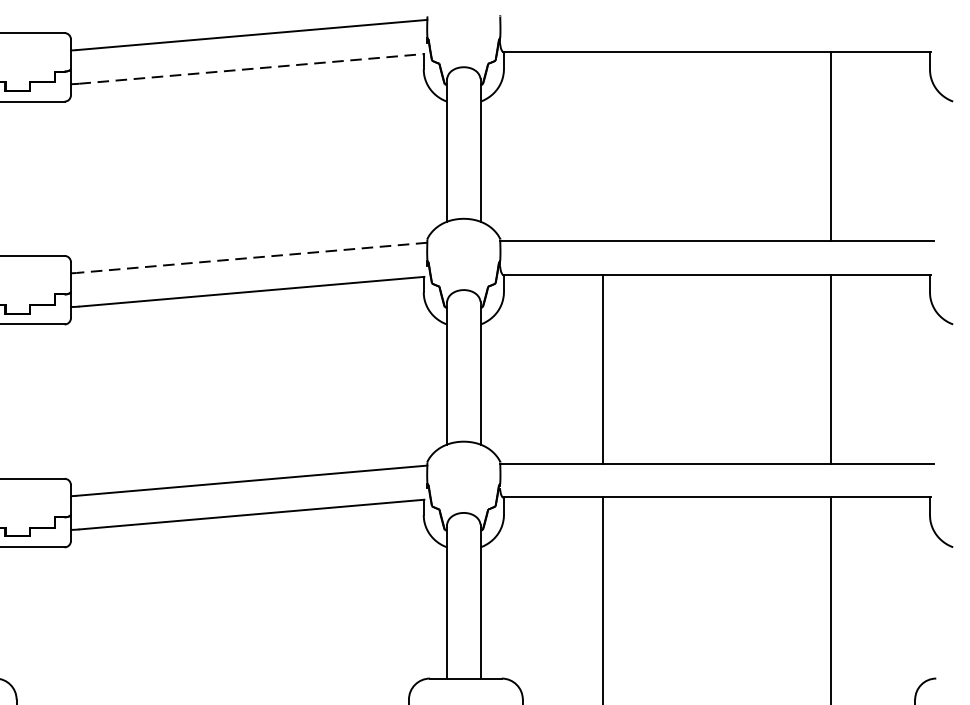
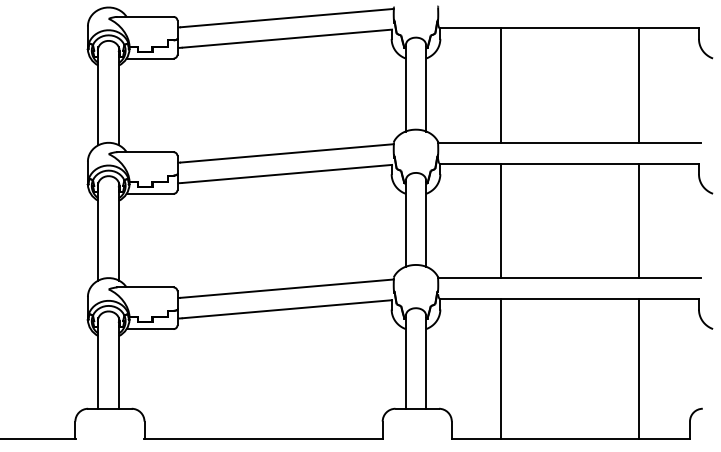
line: (252, 68) -> (287, 38), dashed -> solid
line: (603, 146) -> (500, 85), added
line: (252, 258) -> (287, 153), dashed -> solid

